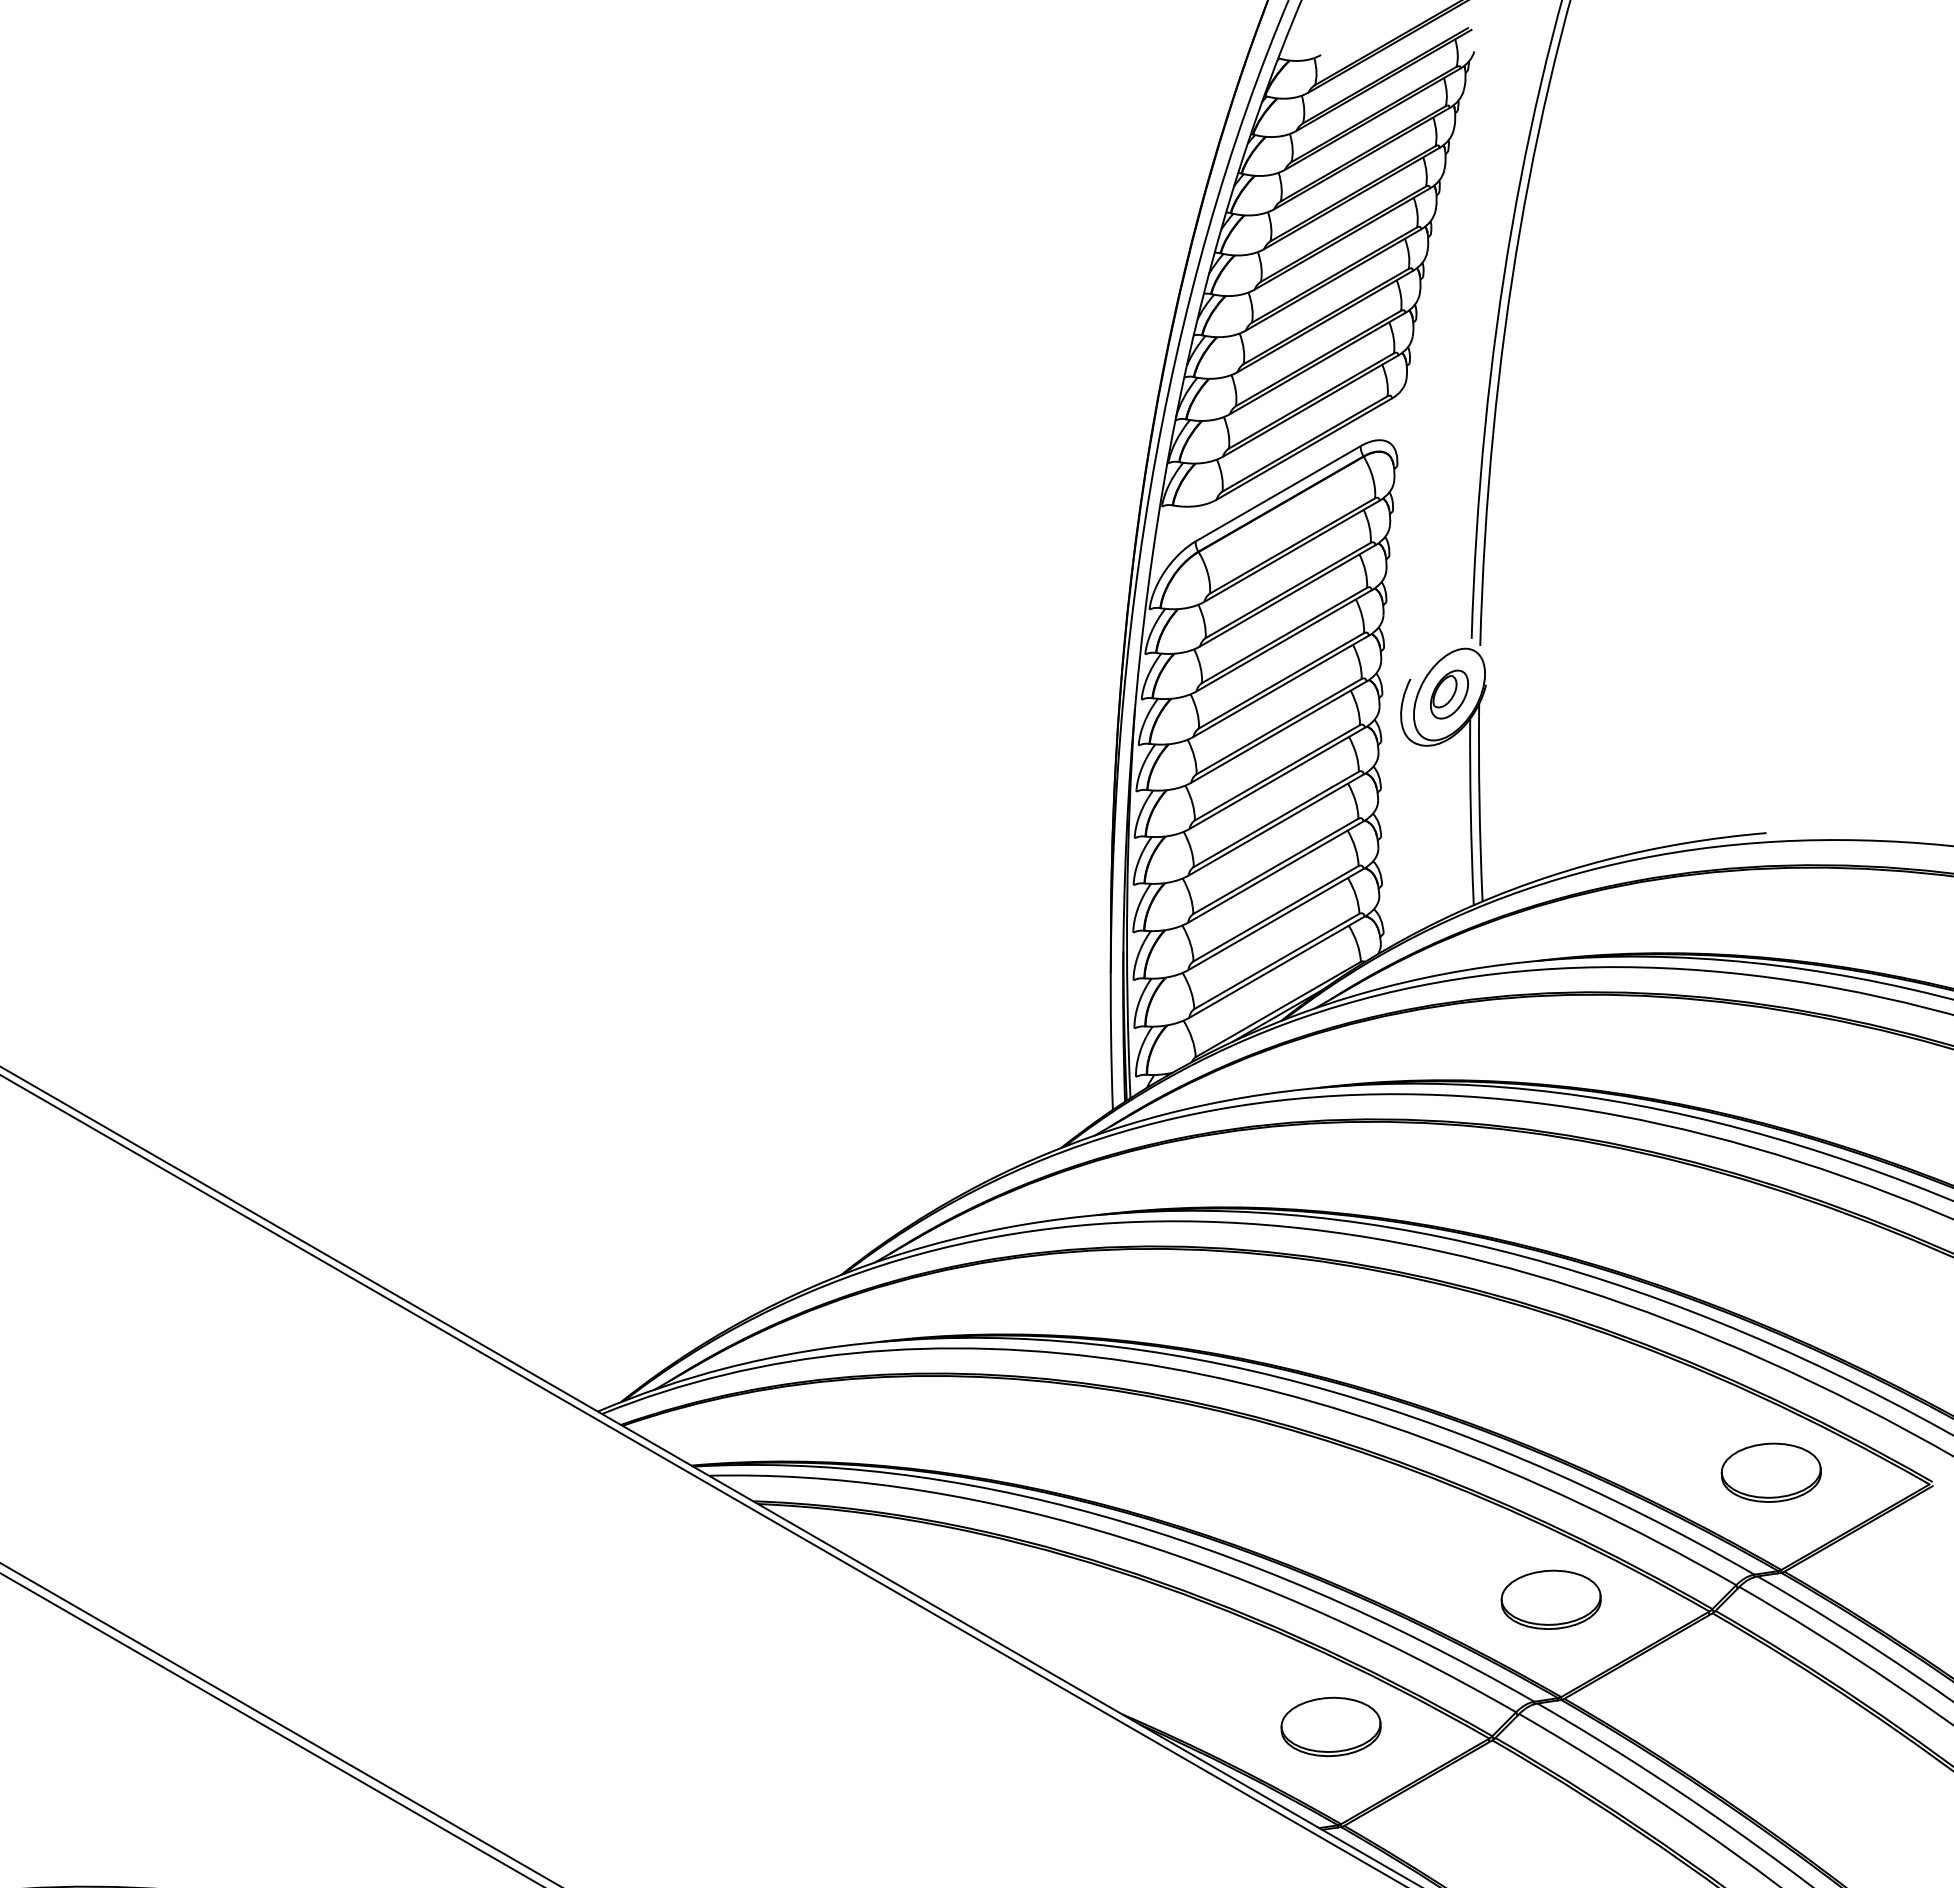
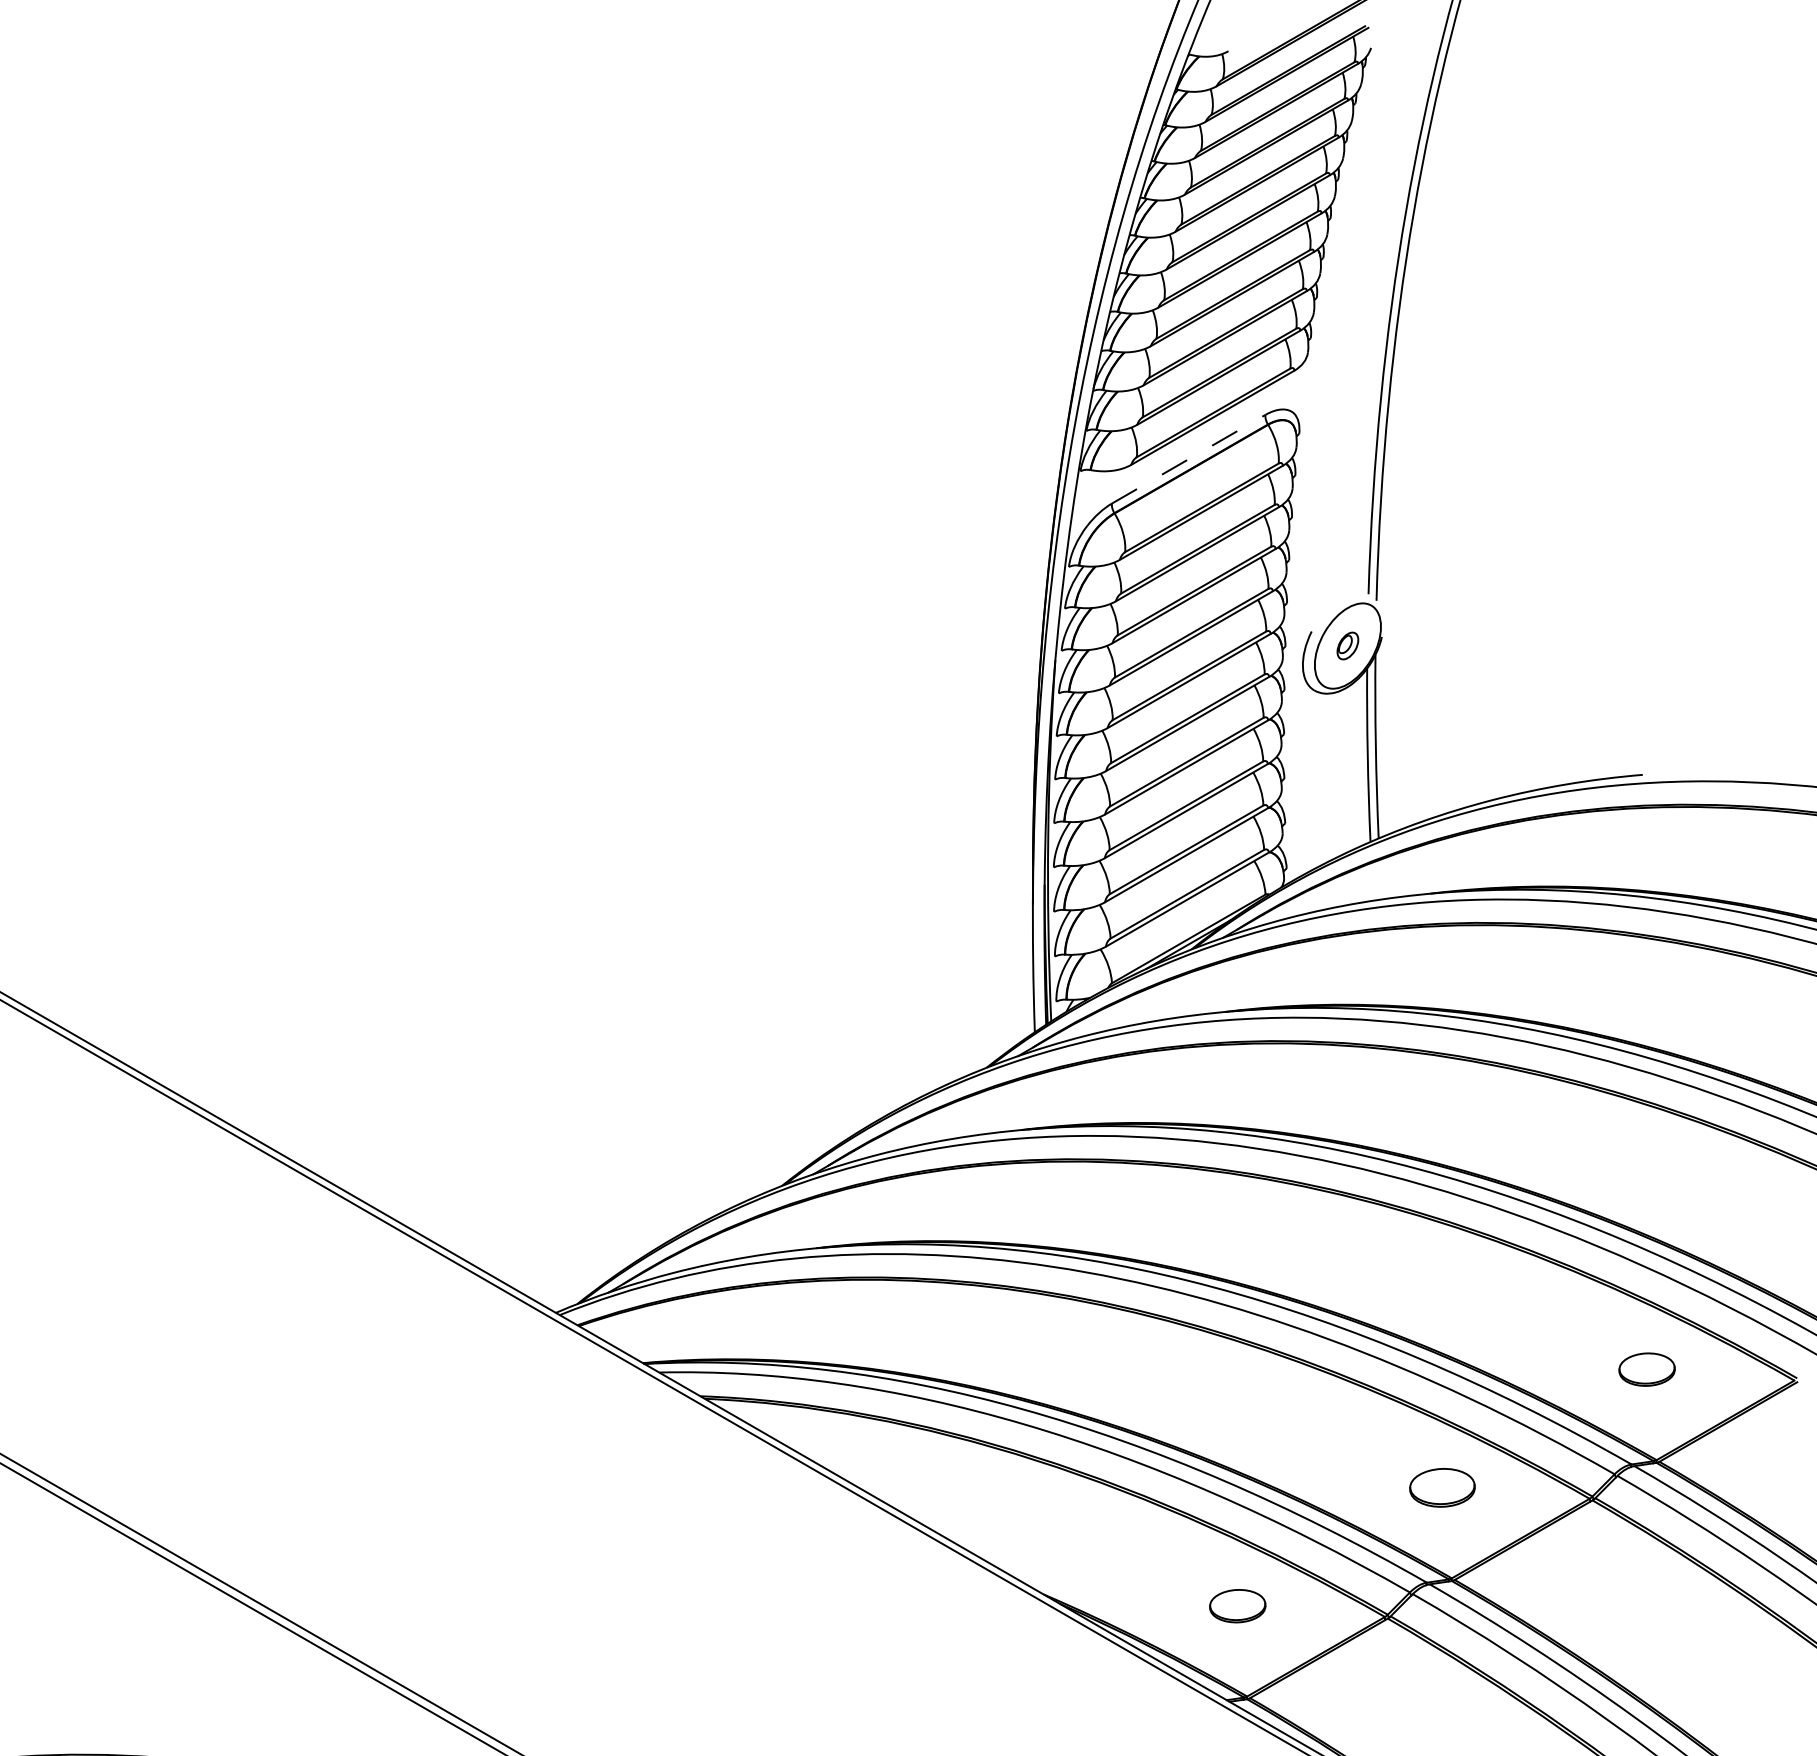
line: (1278, 493) -> (1188, 459), solid -> dashed
part: (1449, 694) -> (1347, 645), size x0.6
part: (1770, 1472) -> (1646, 1369), size x0.6
part: (1550, 1599) -> (1441, 1487), size x0.7
part: (1330, 1726) -> (1237, 1605), size x0.6

